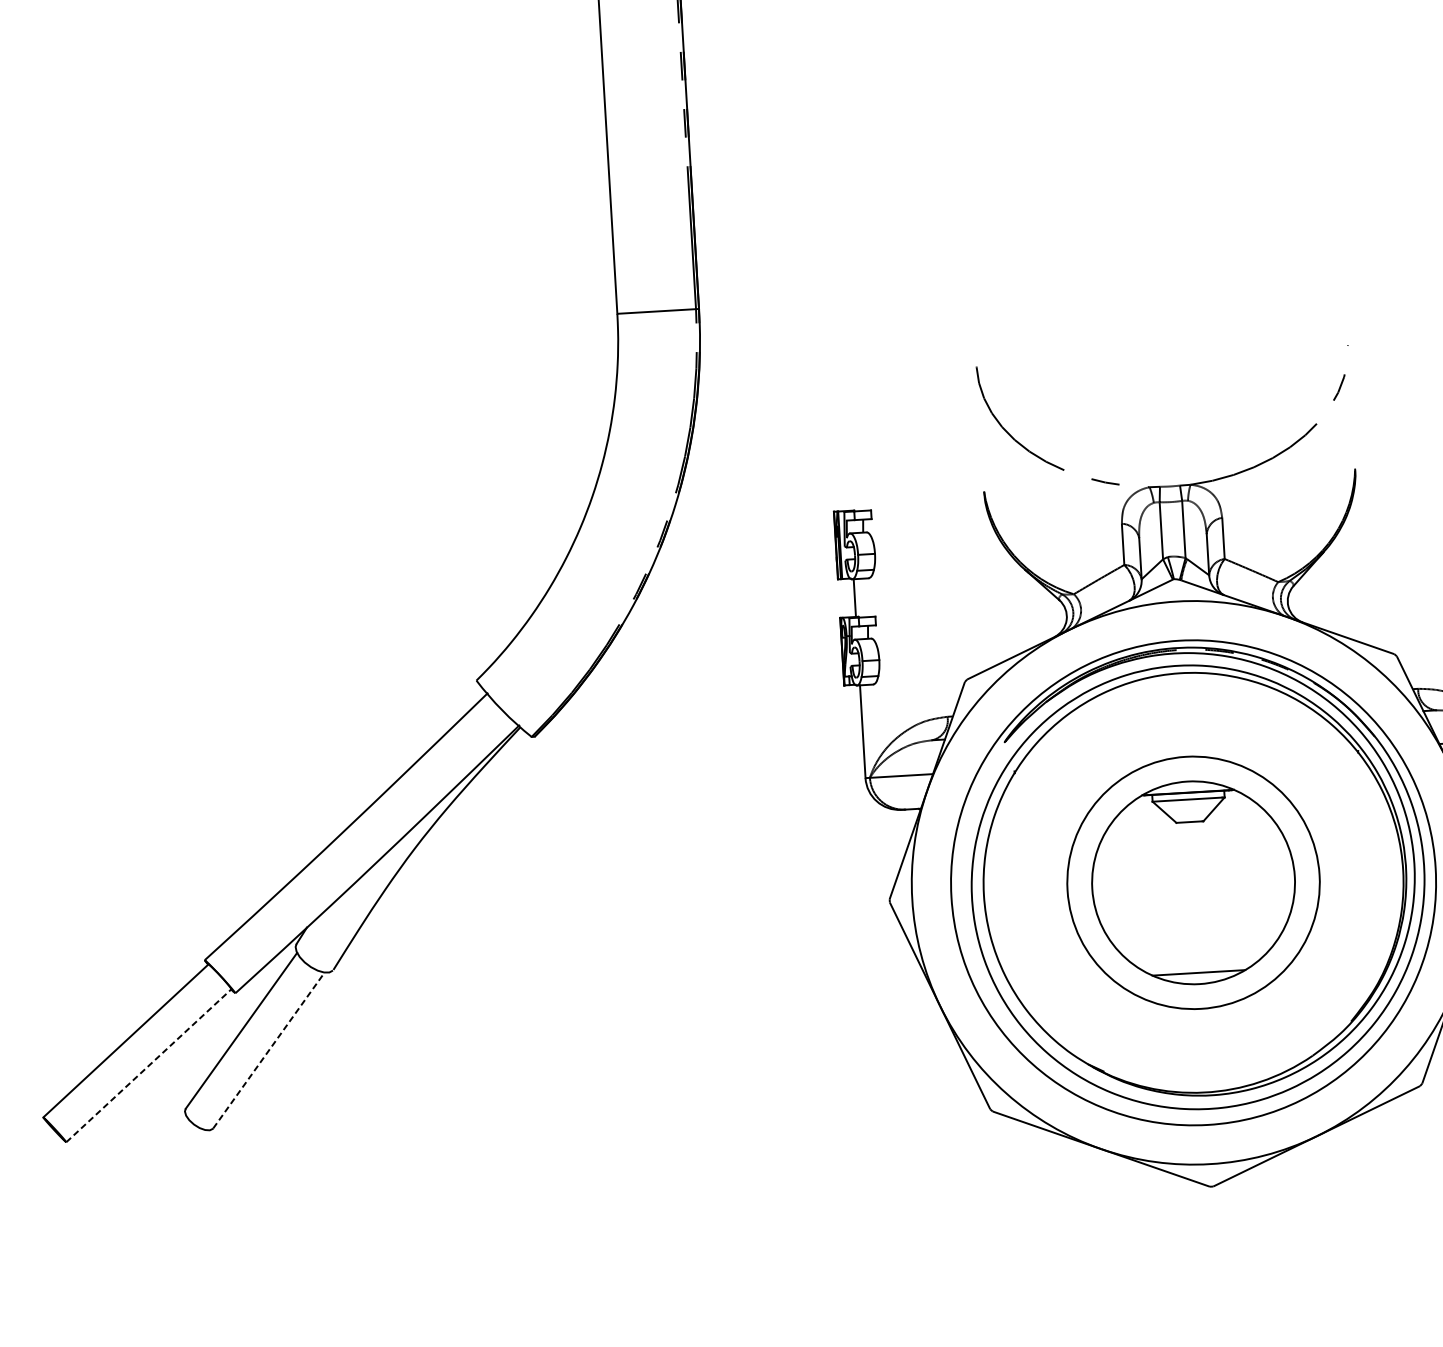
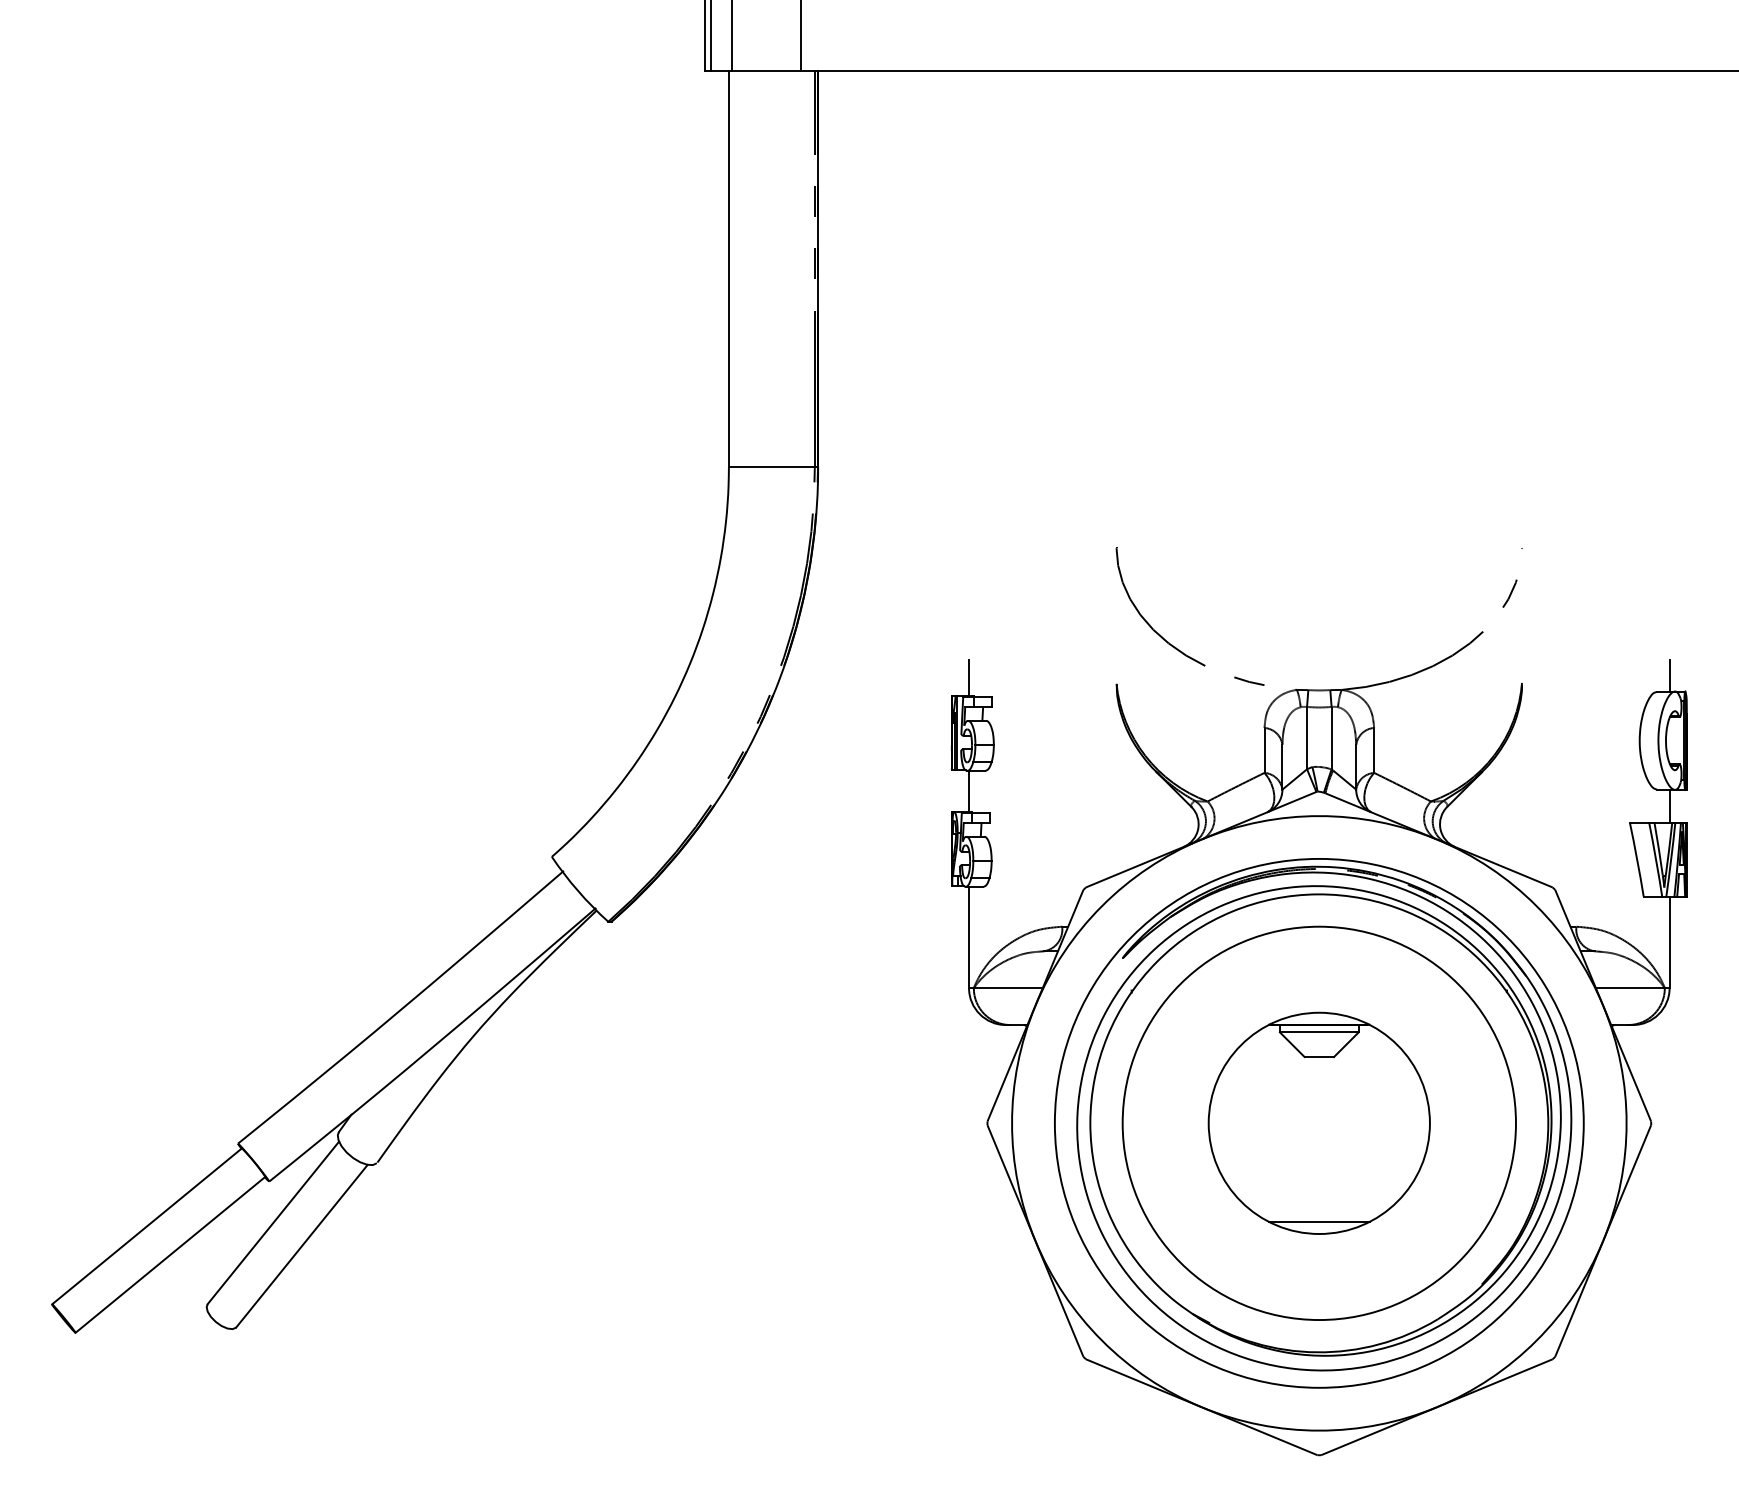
line: (849, 494) -> (969, 678), added
circle: (1192, 883) -> (1318, 1123), size x1.43
line: (269, 1049) -> (302, 1245), dashed -> solid
line: (148, 1065) -> (170, 1254), dashed -> solid

